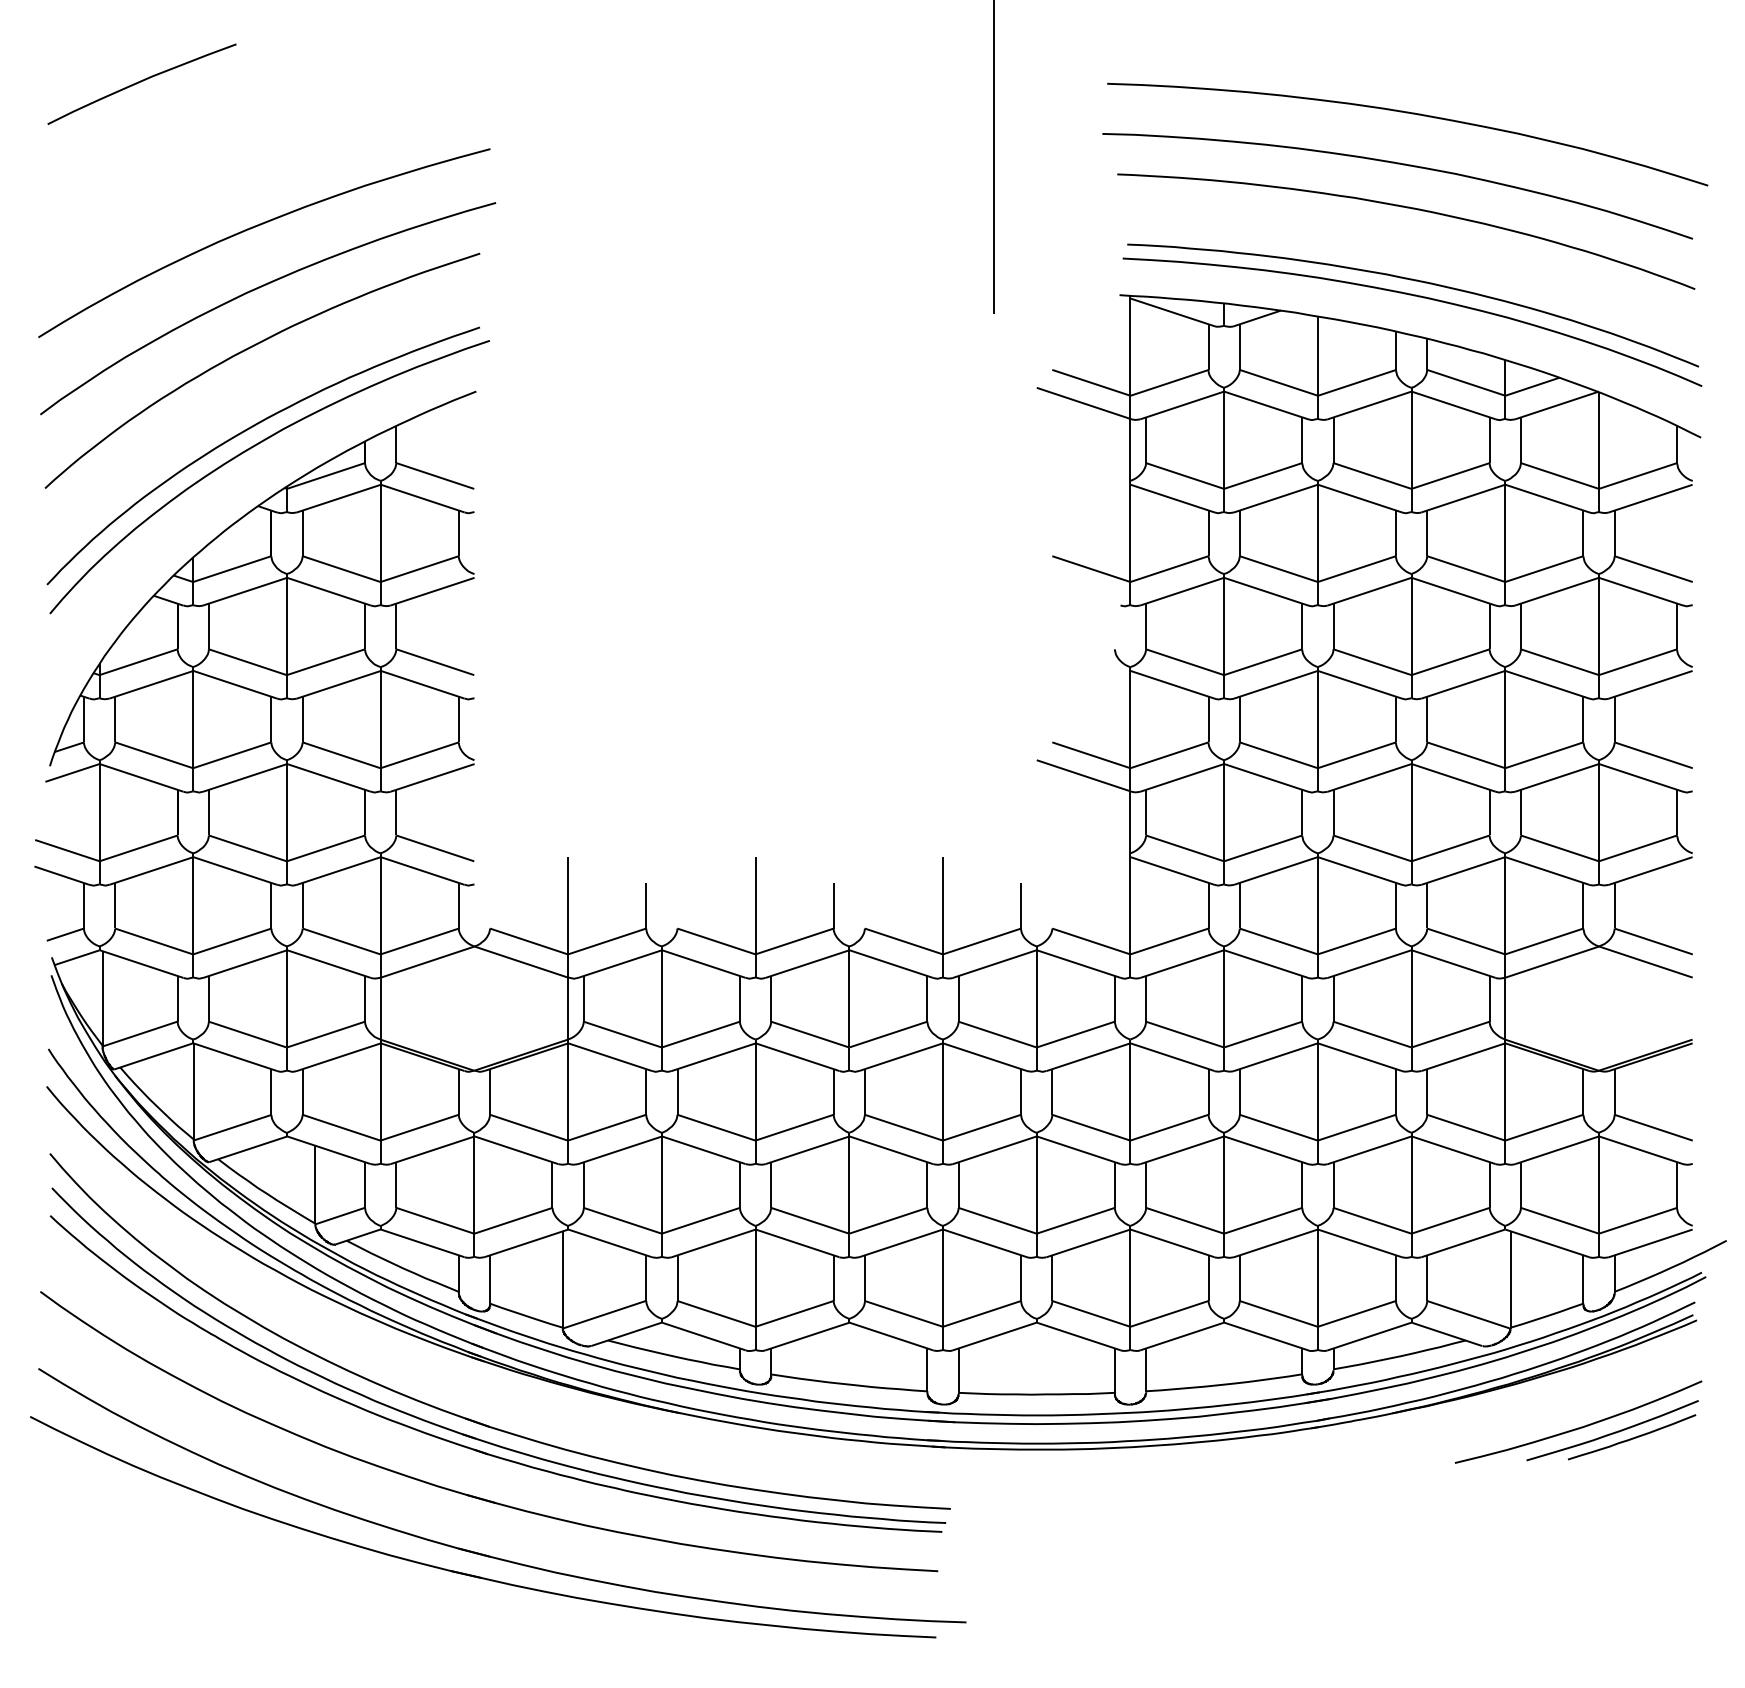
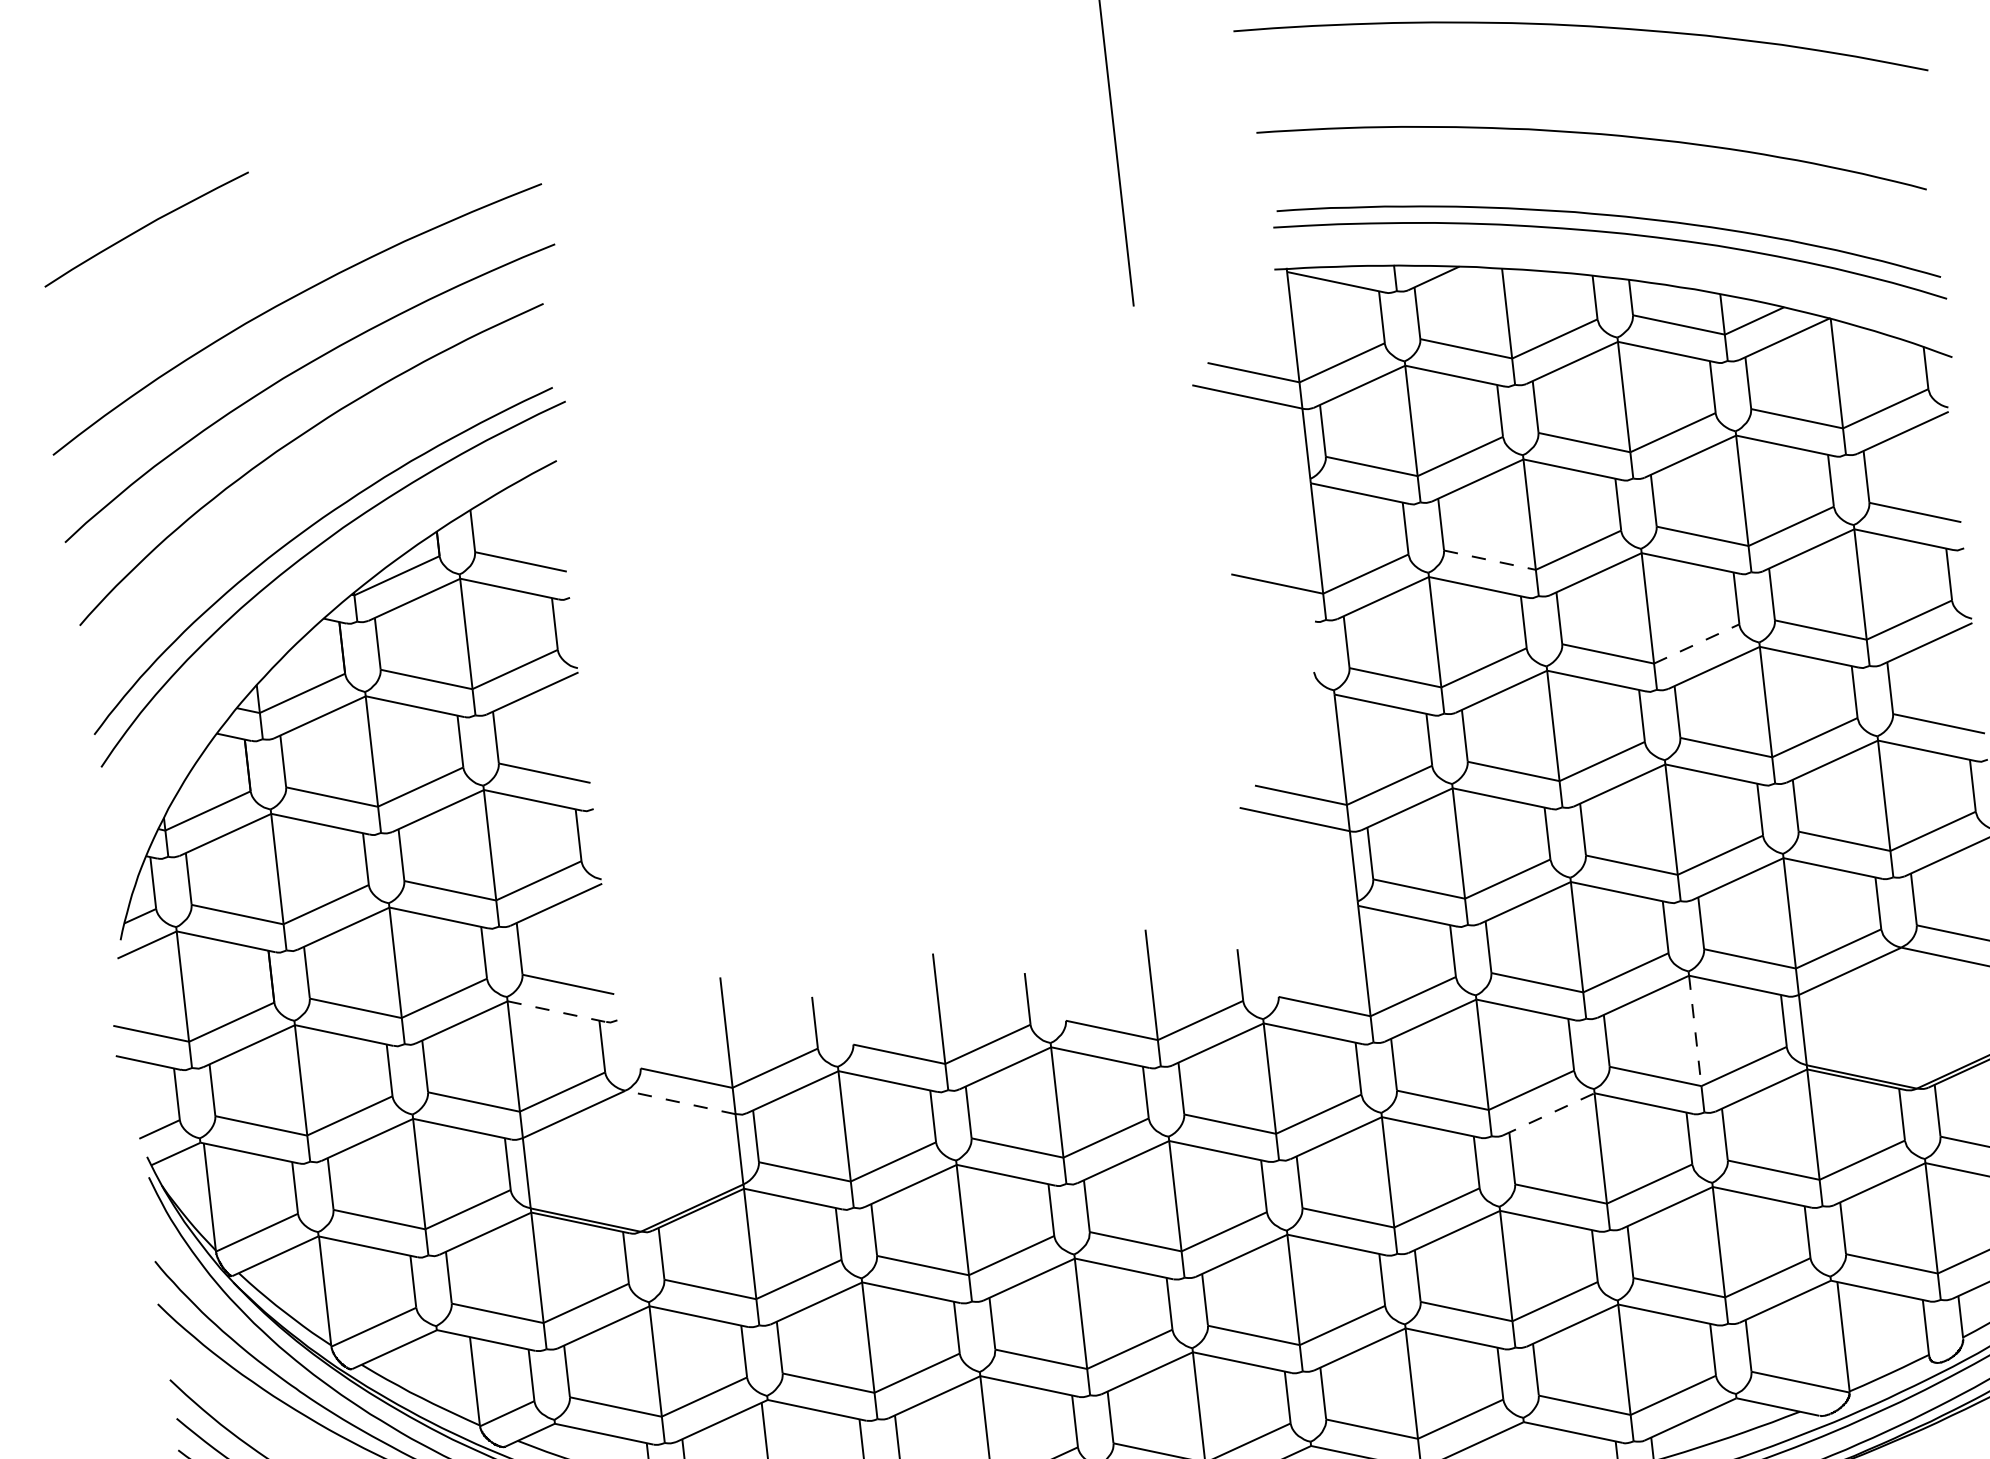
curve: (141, 82) -> (145, 227), moved
curve: (1402, 165) -> (1578, 86), removed
line: (1279, 569) -> (1490, 560), solid -> dashed
line: (1451, 662) -> (1697, 644), solid -> dashed
line: (423, 871) -> (557, 1012), solid -> dashed
line: (520, 961) -> (679, 1101), solid -> dashed
line: (1411, 998) -> (1695, 1030), solid -> dashed
line: (1276, 1057) -> (1549, 1114), solid -> dashed

